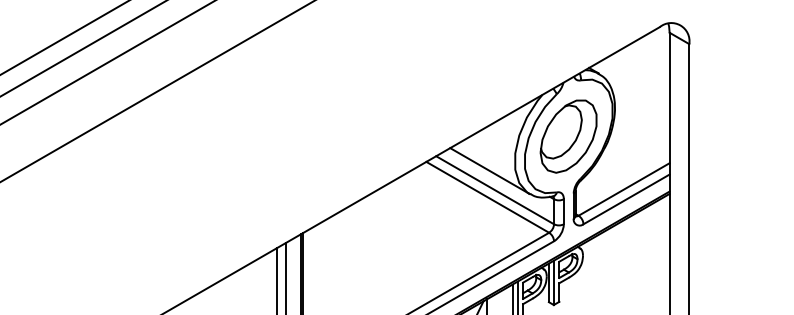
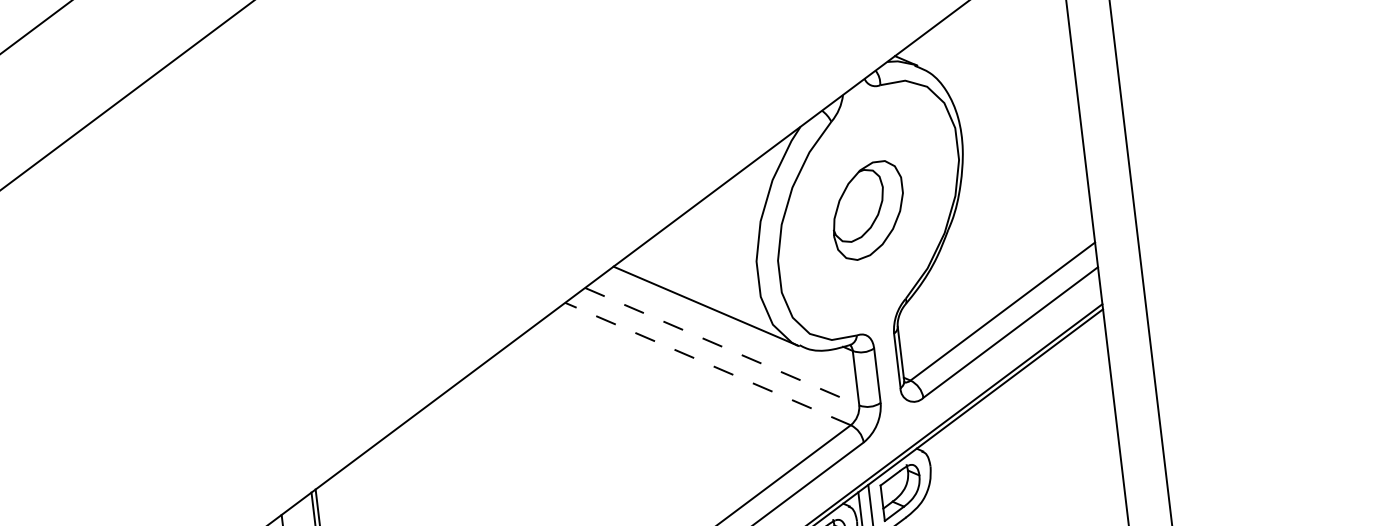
part: (568, 136) -> (867, 210), size x0.6
line: (495, 190) -> (723, 347), solid -> dashed
line: (487, 197) -> (707, 364), solid -> dashed

